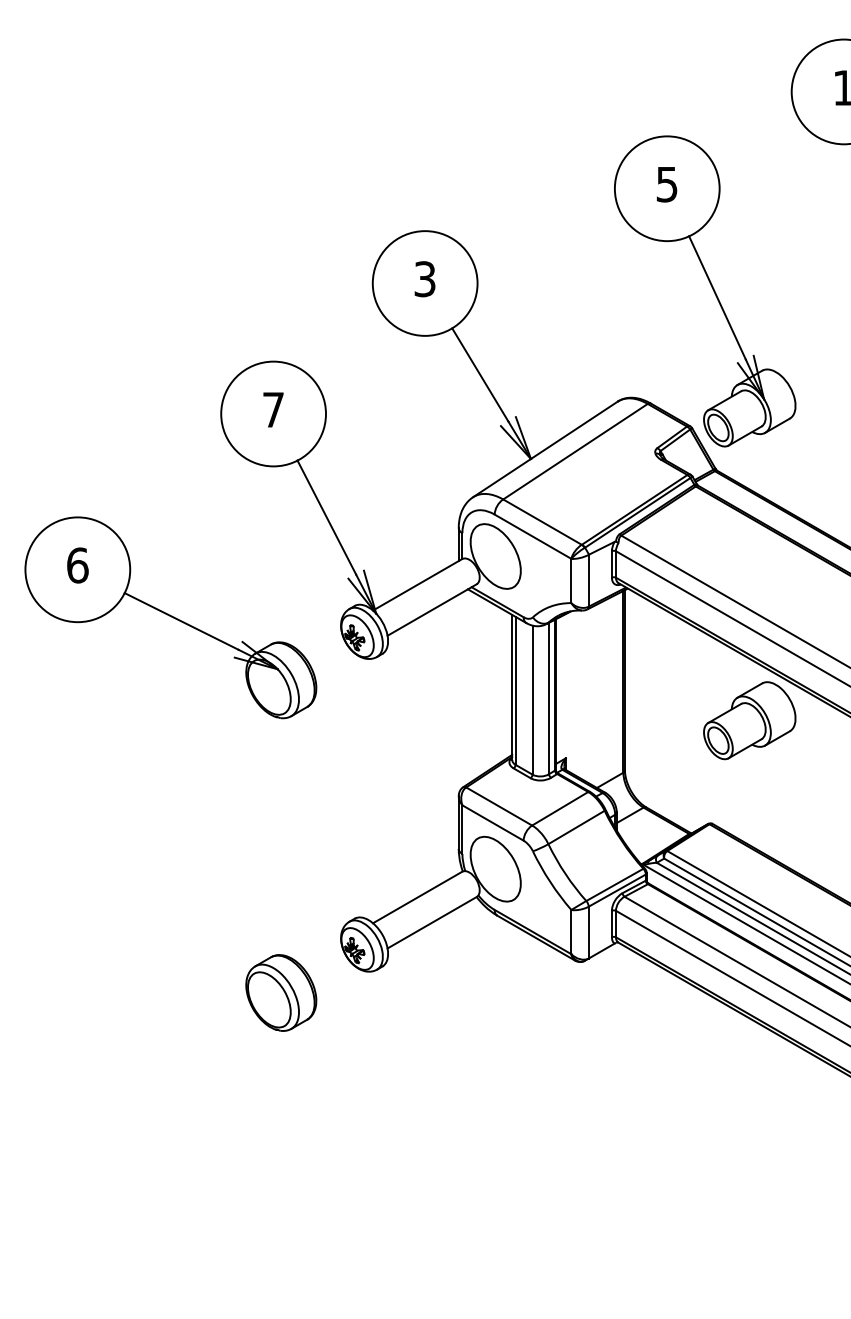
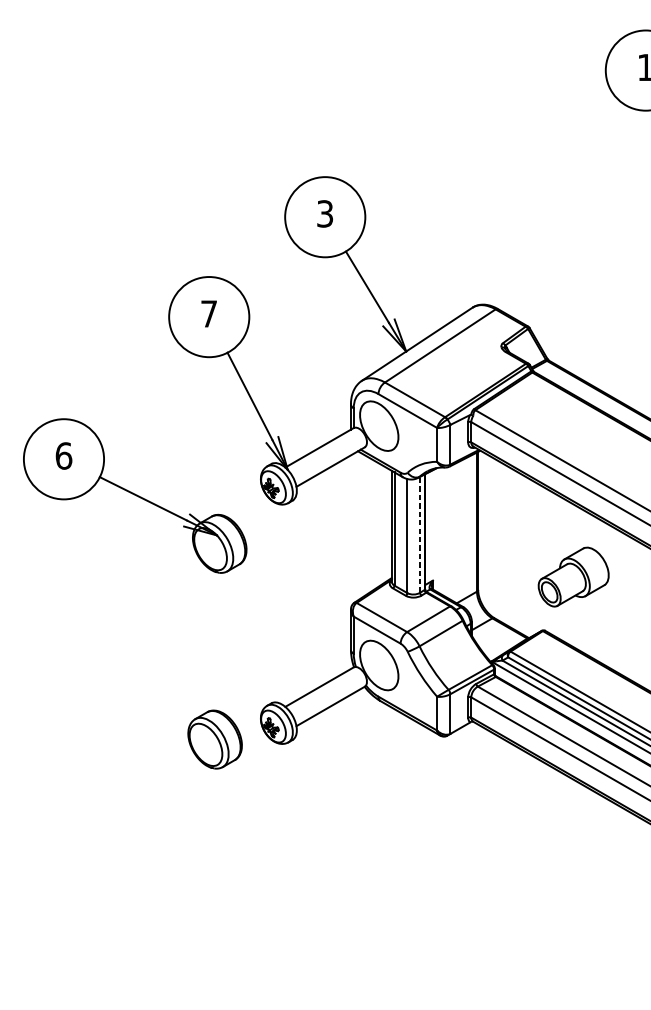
part: (711, 287) -> (544, 220), removed
part: (170, 617) -> (134, 495), moved
line: (549, 698) -> (420, 534), solid -> dashed
part: (749, 720) -> (573, 576), moved
part: (281, 992) -> (215, 739), moved

